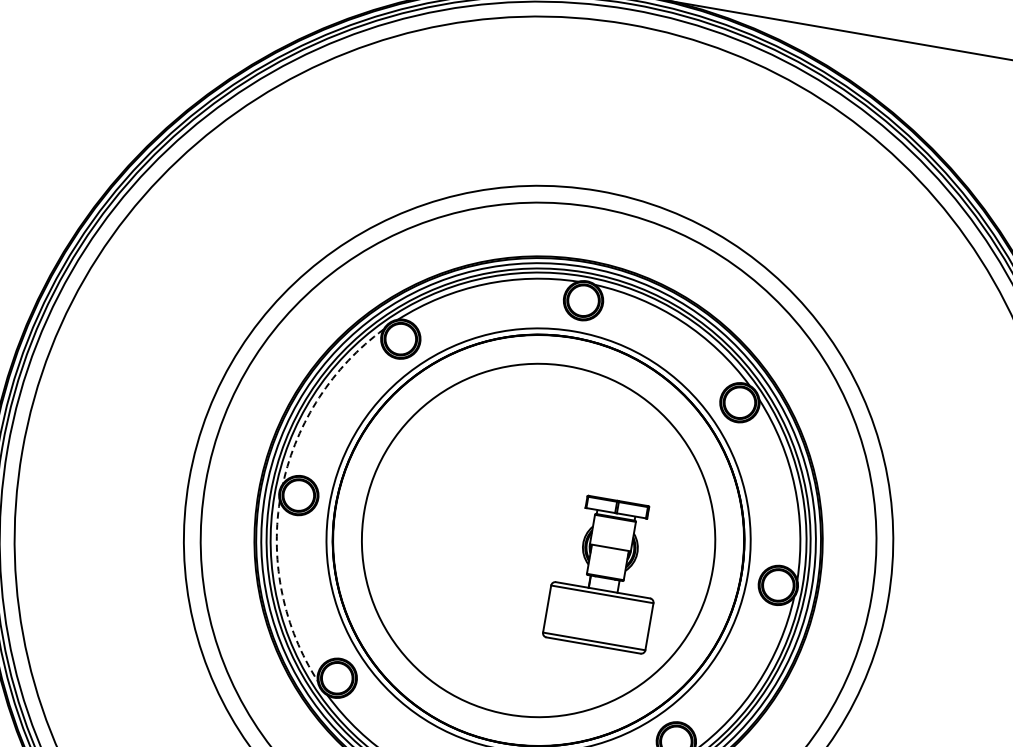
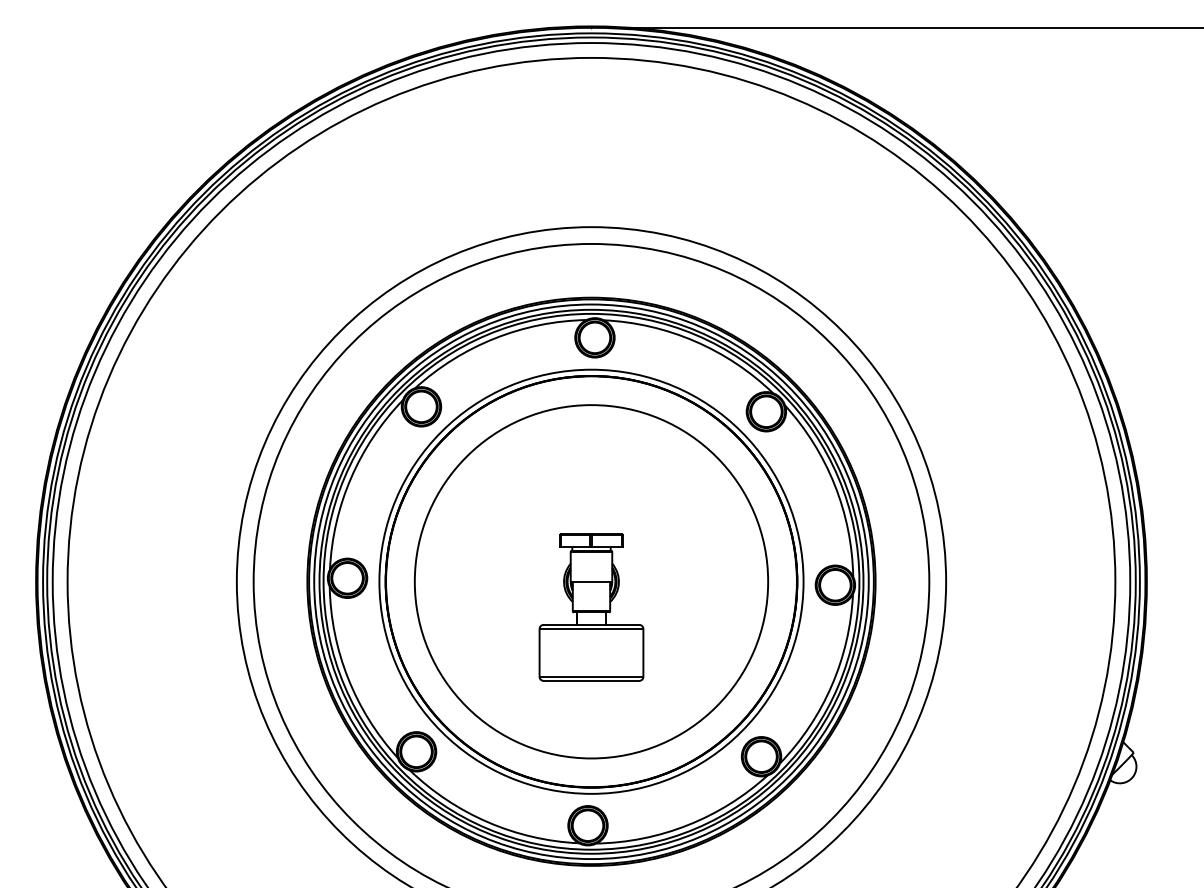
arc: (319, 397) -> (351, 478), dashed -> solid
part: (606, 573) -> (591, 607), moved
arc: (282, 594) -> (348, 678), dashed -> solid

